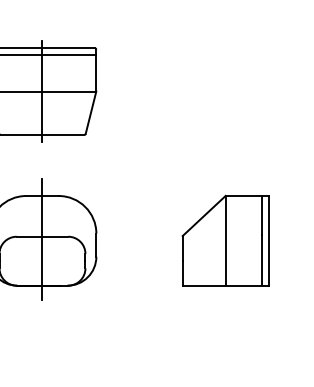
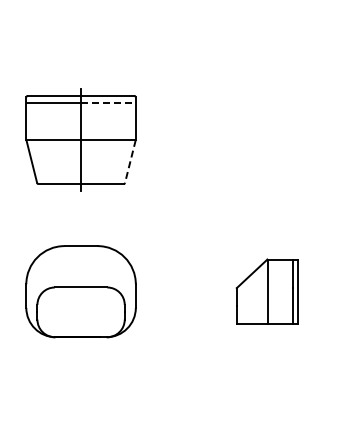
line: (69, 55) -> (108, 103), solid -> dashed
line: (91, 112) -> (130, 161), solid -> dashed
line: (42, 239) -> (81, 290), removed
part: (225, 240) -> (267, 291), size x0.7

